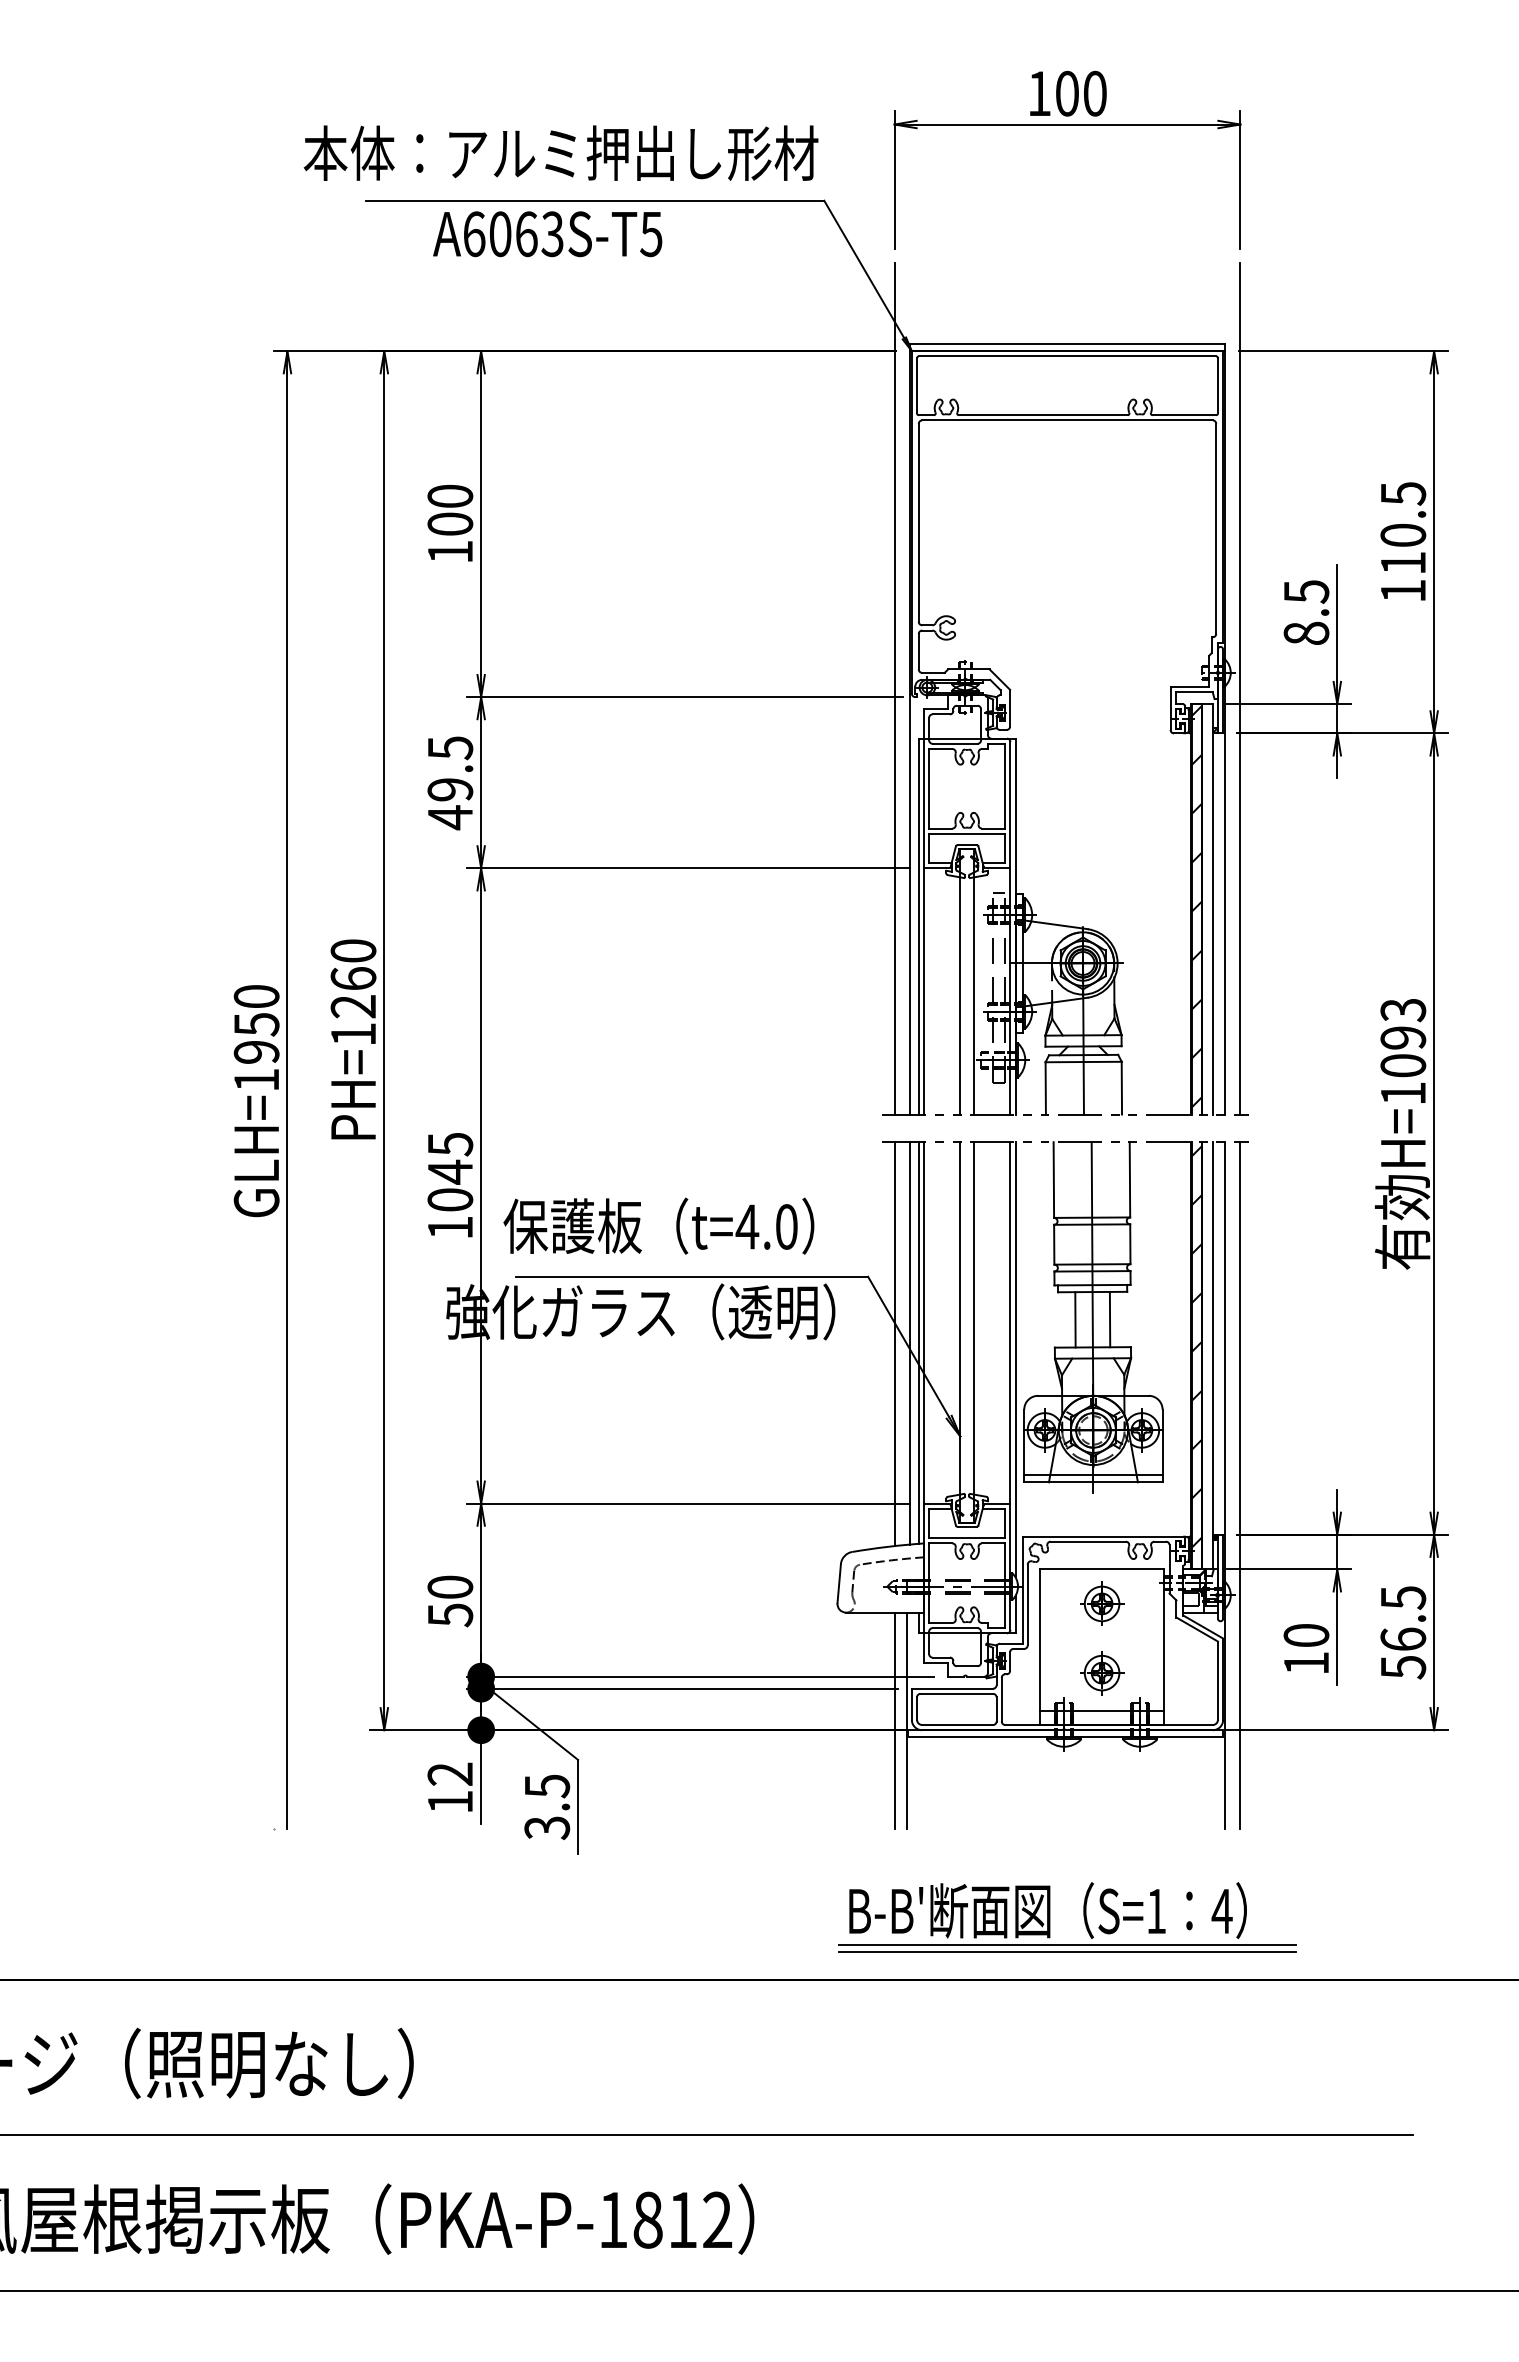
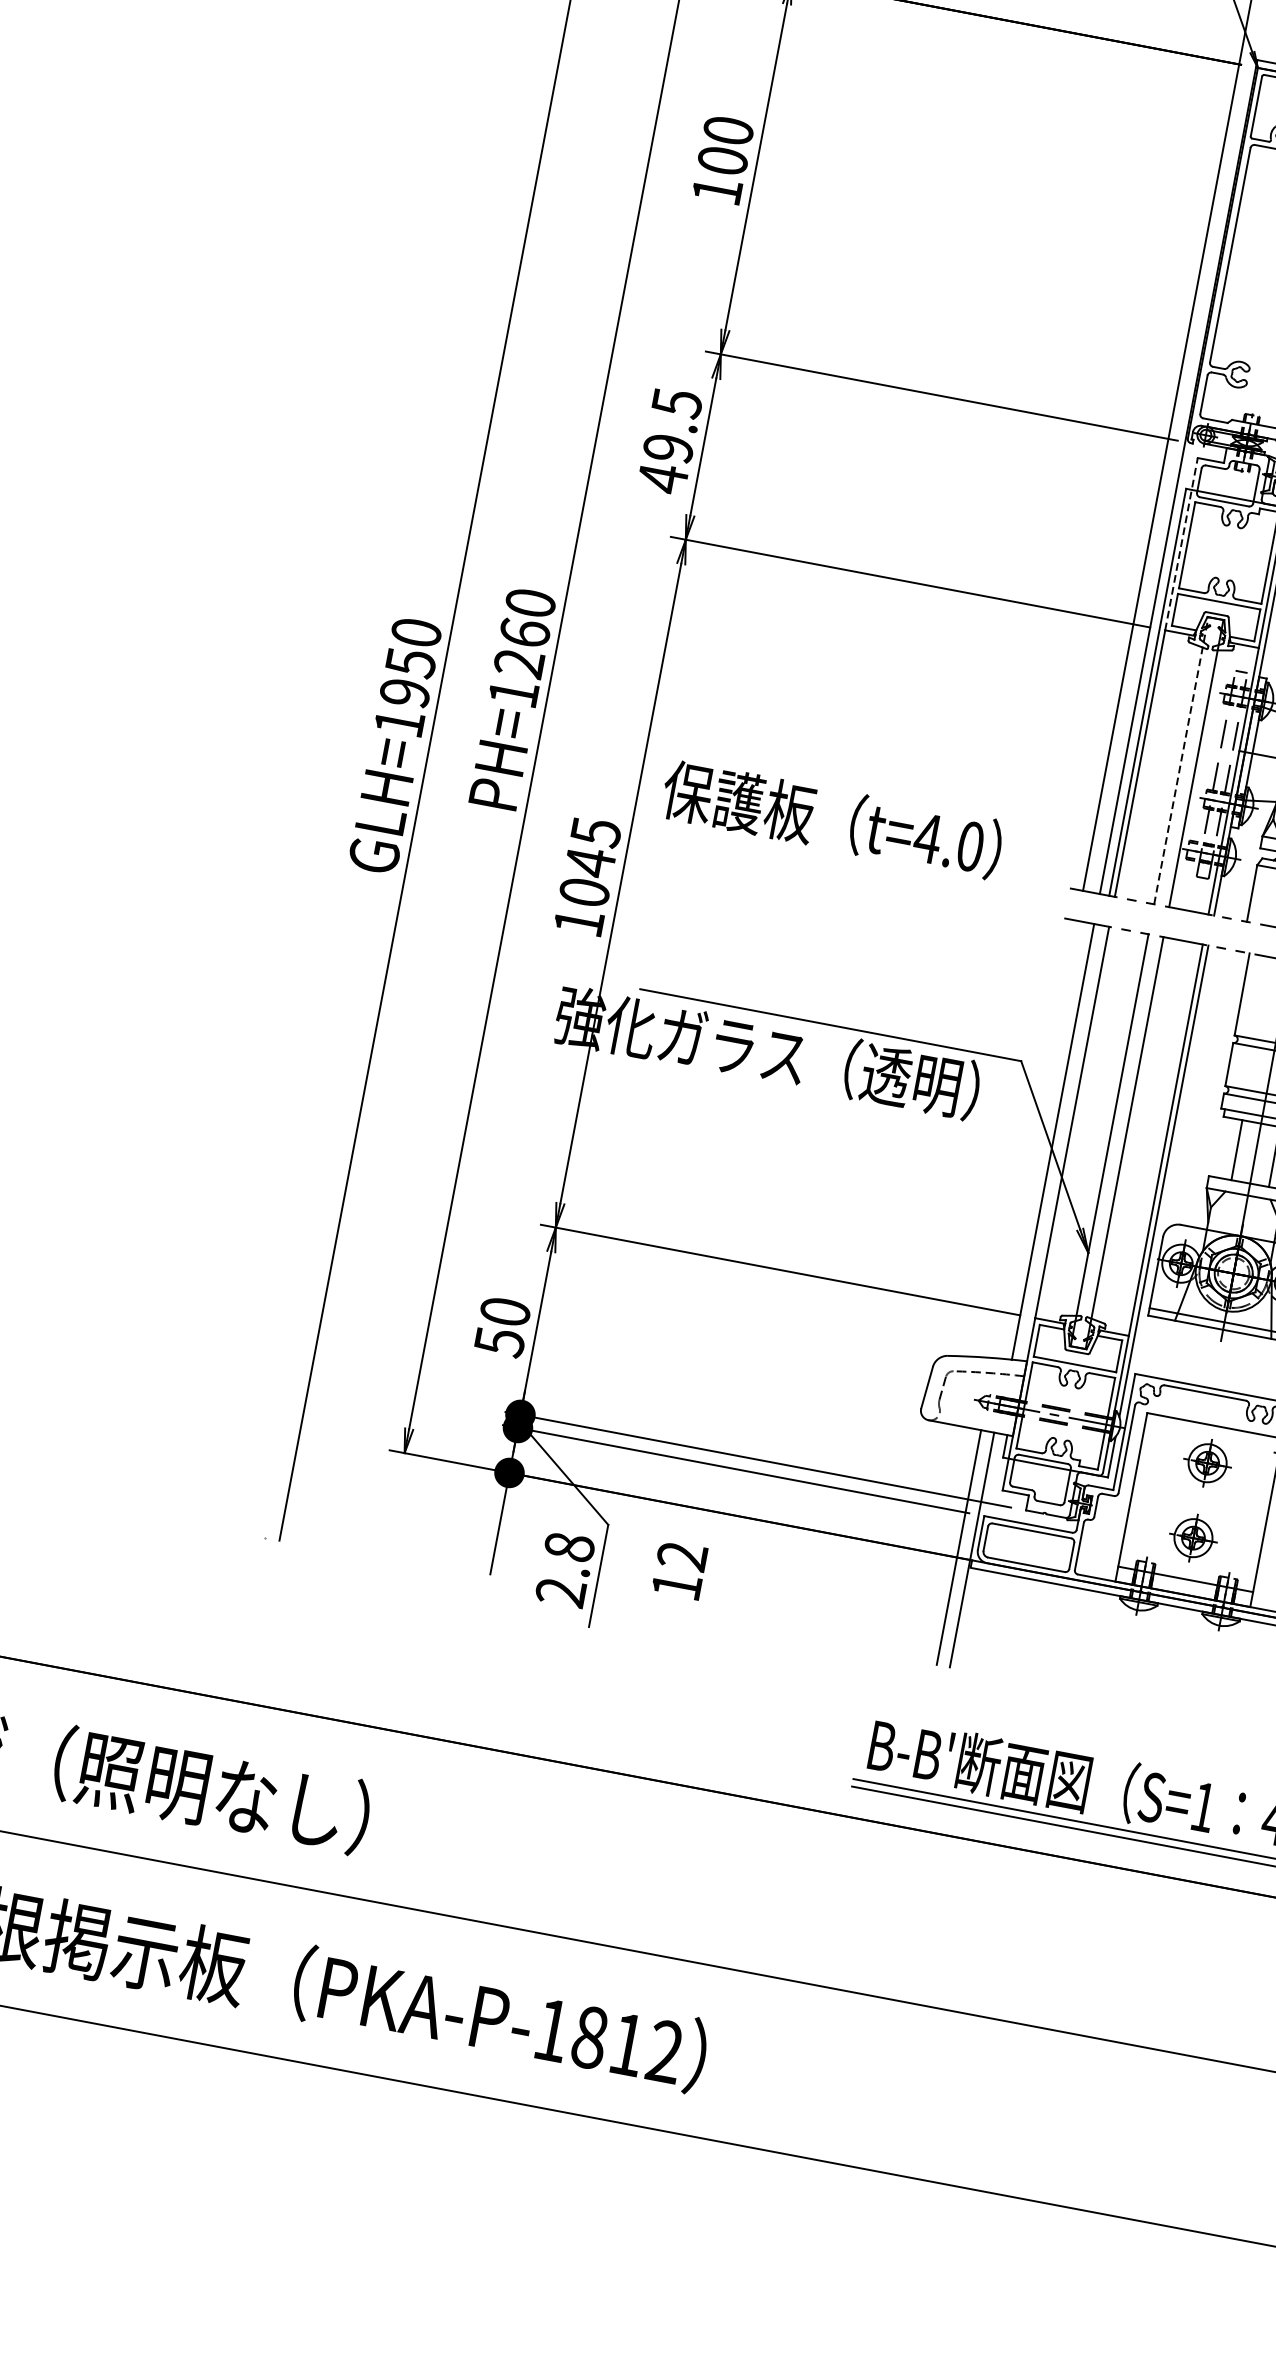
line: (923, 788) -> (1181, 543), solid -> dashed
line: (960, 981) -> (1181, 760), solid -> dashed
text: (658, 1225) -> (831, 818), moved
line: (918, 1342) -> (1062, 1142), removed
line: (894, 1343) -> (1036, 1138), removed
text: (449, 1786) -> (678, 1569), moved
text: (547, 1807) -> (565, 1570), 3.5 -> 2.8

